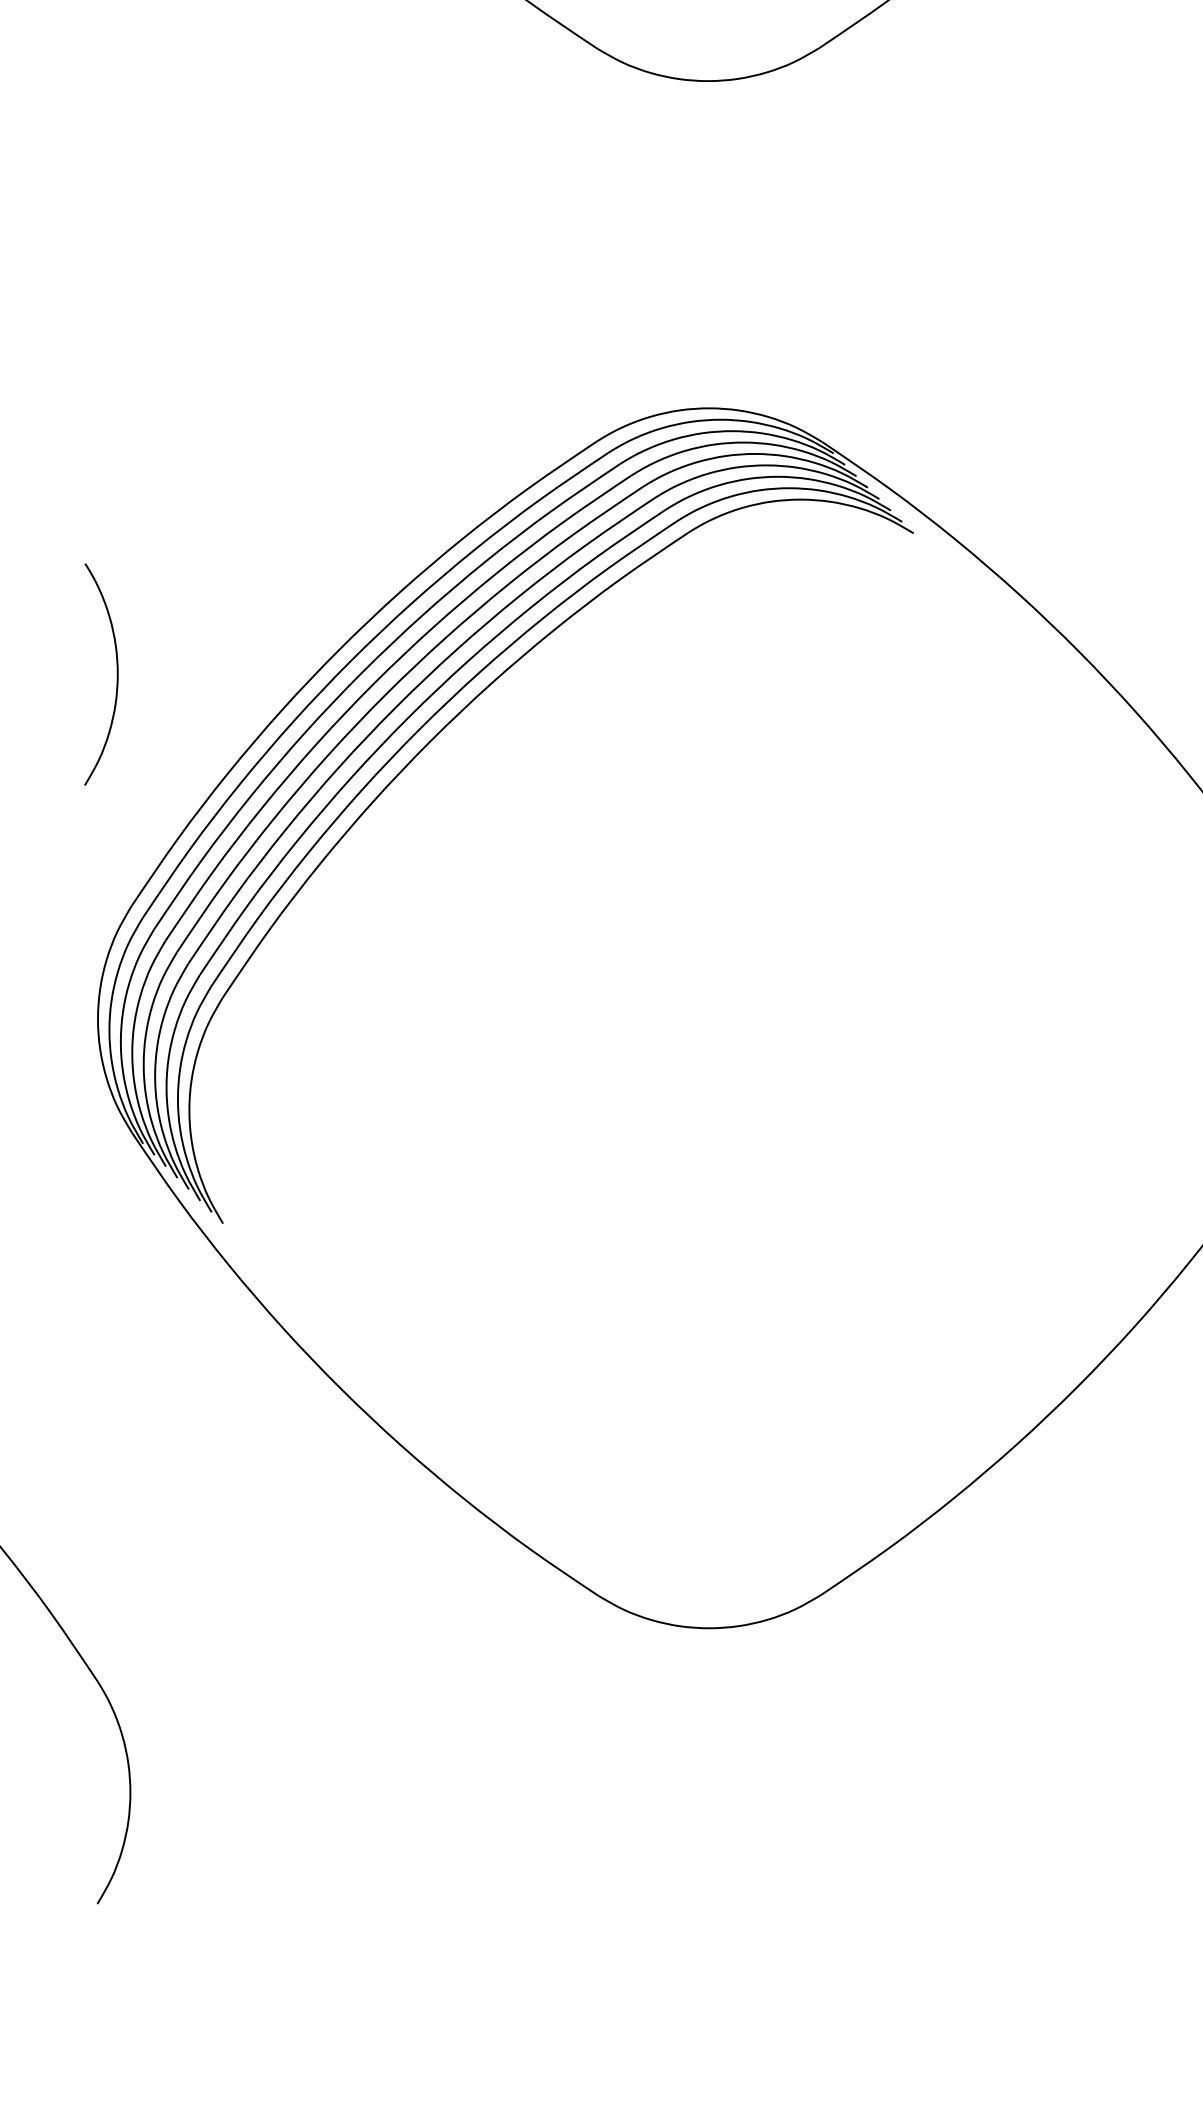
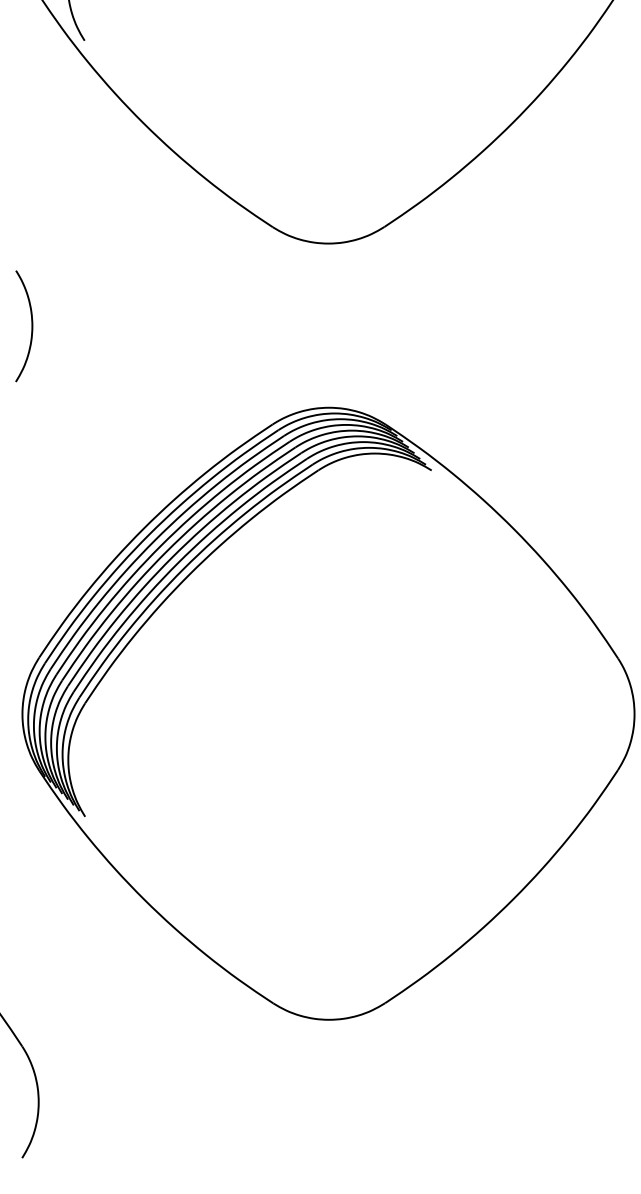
curve: (115, 674) -> (31, 326), moved

